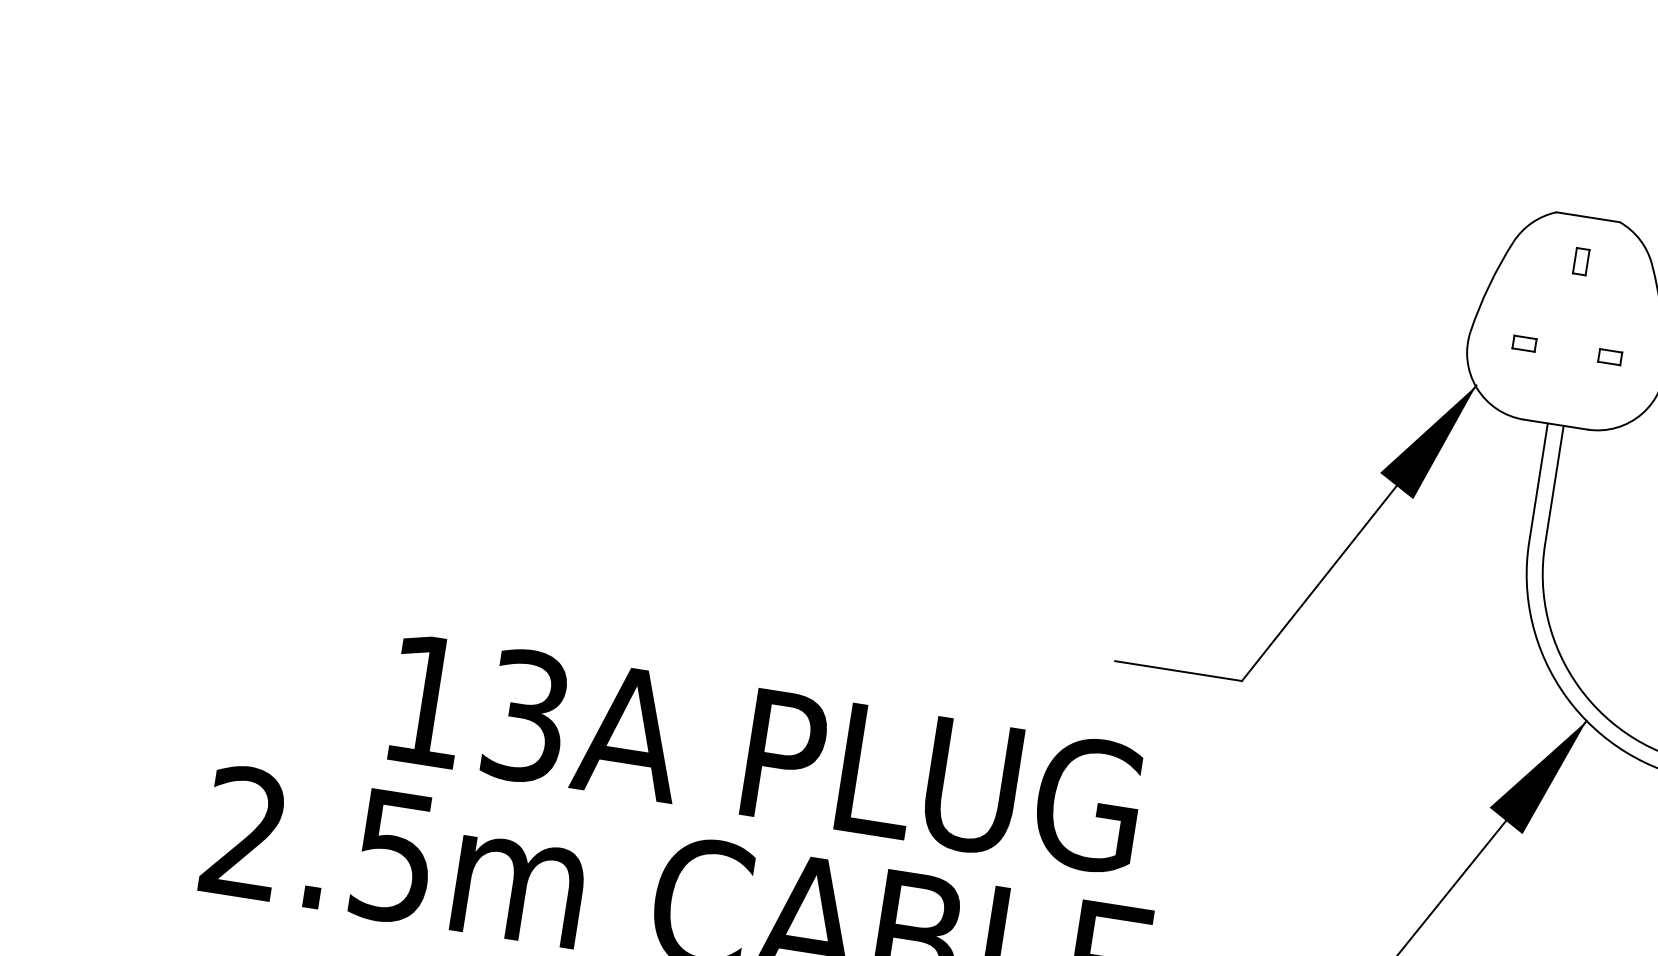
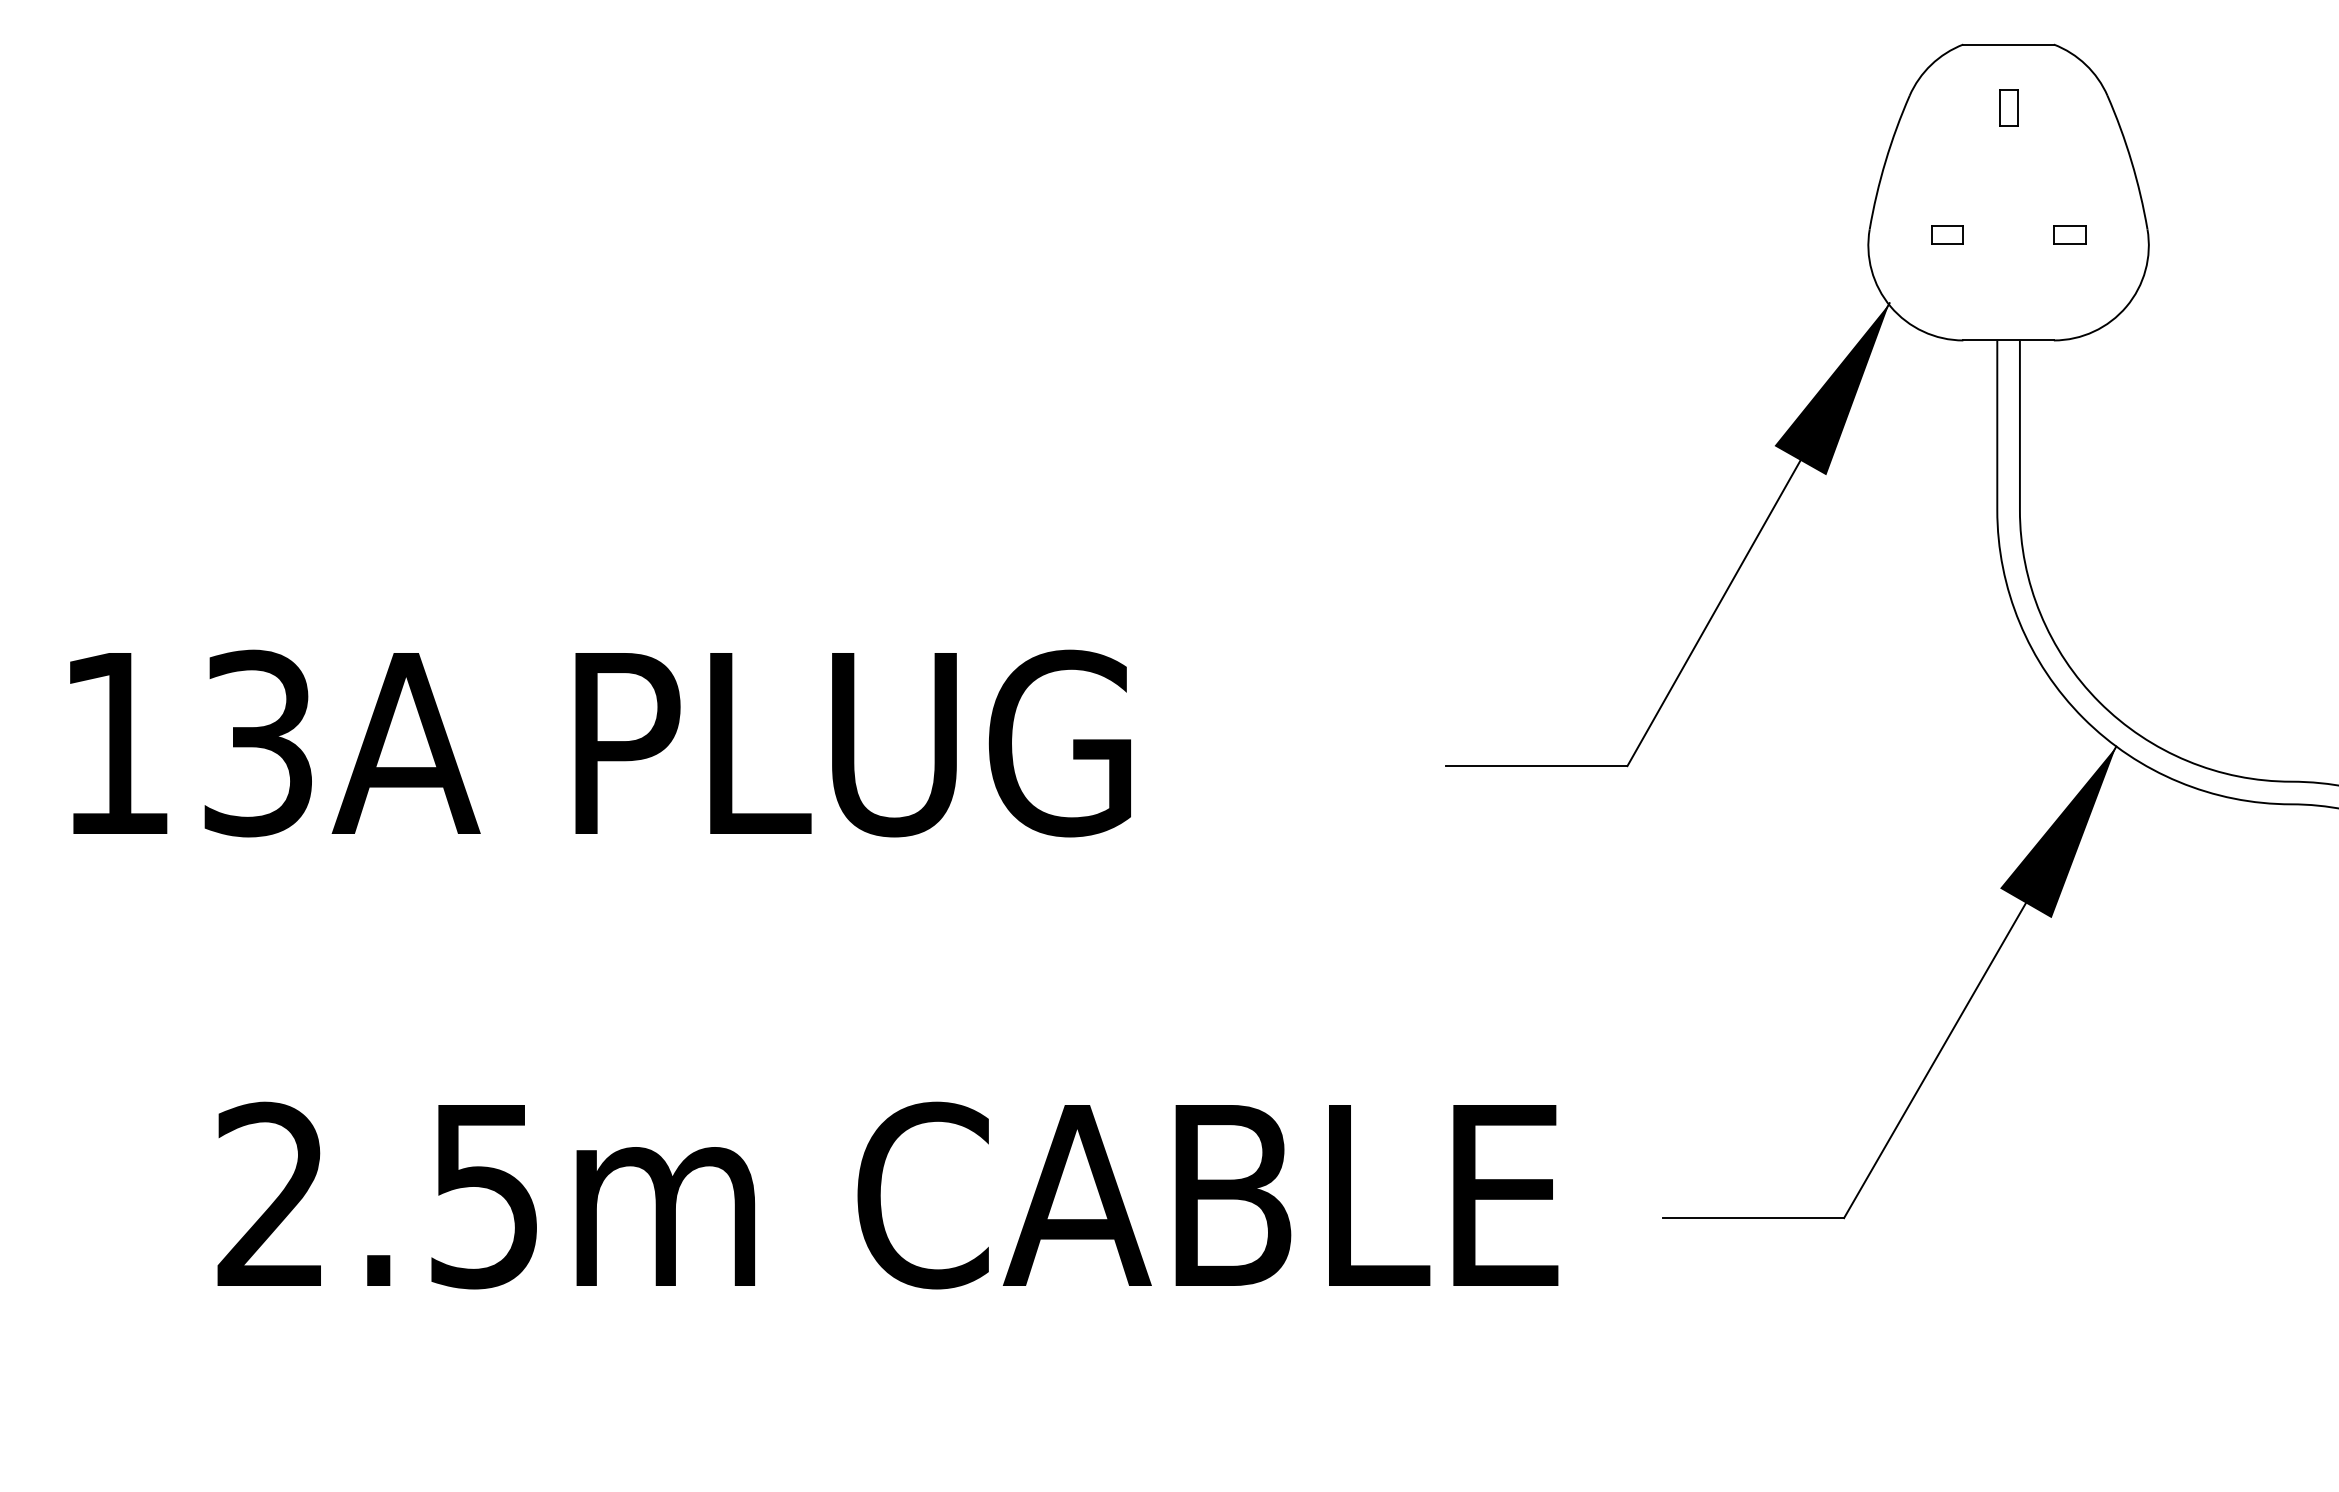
text: (766, 753) -> (600, 743), moved

